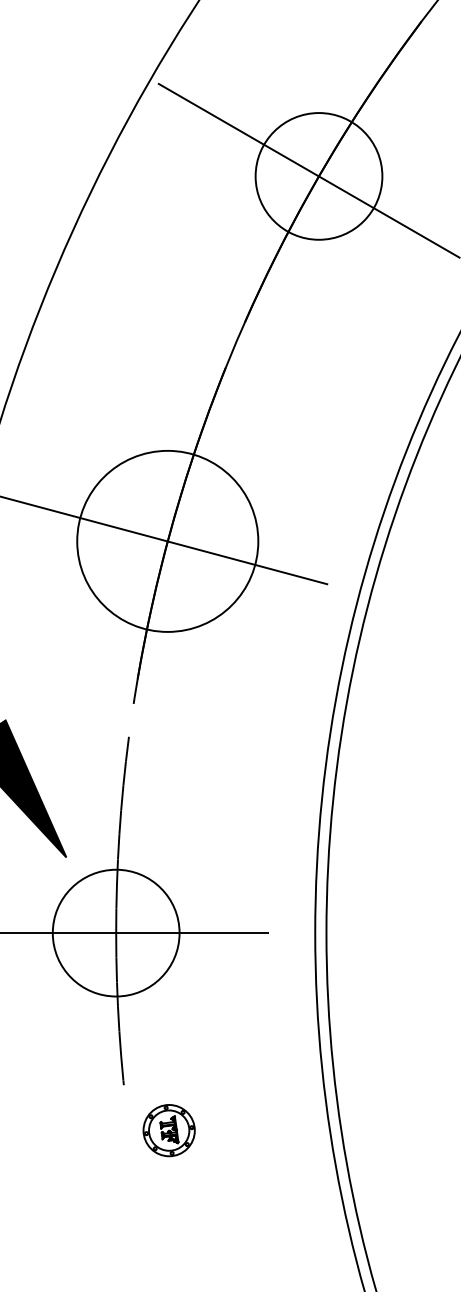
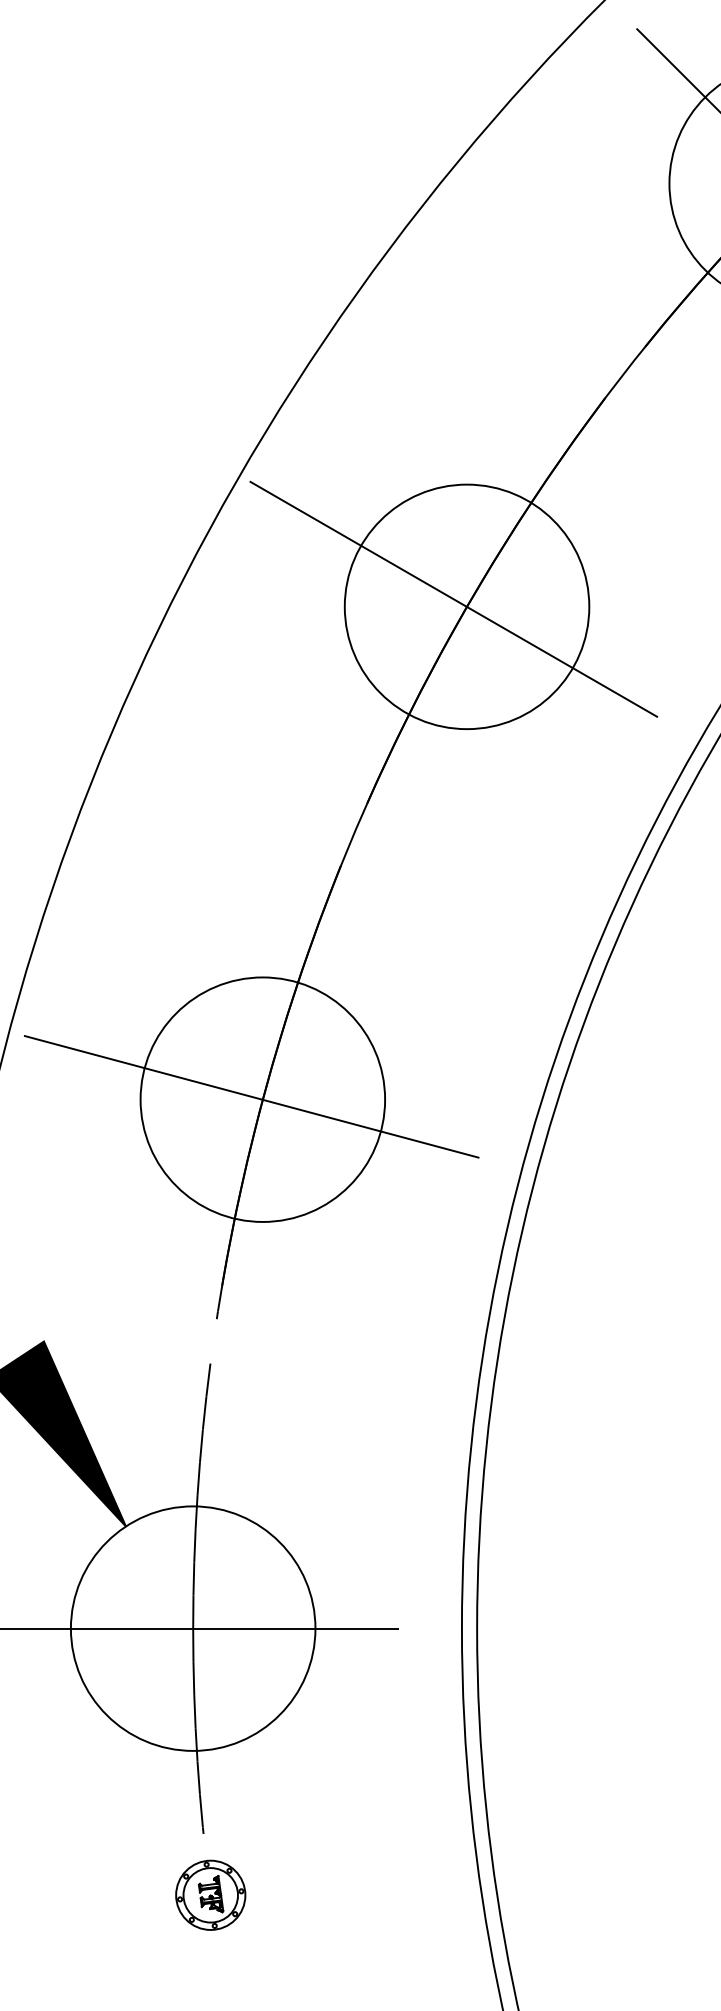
circle: (318, 176) -> (466, 606), size x1.43
circle: (115, 933) -> (192, 1628), size x1.43
part: (169, 1130) -> (210, 1894), moved

